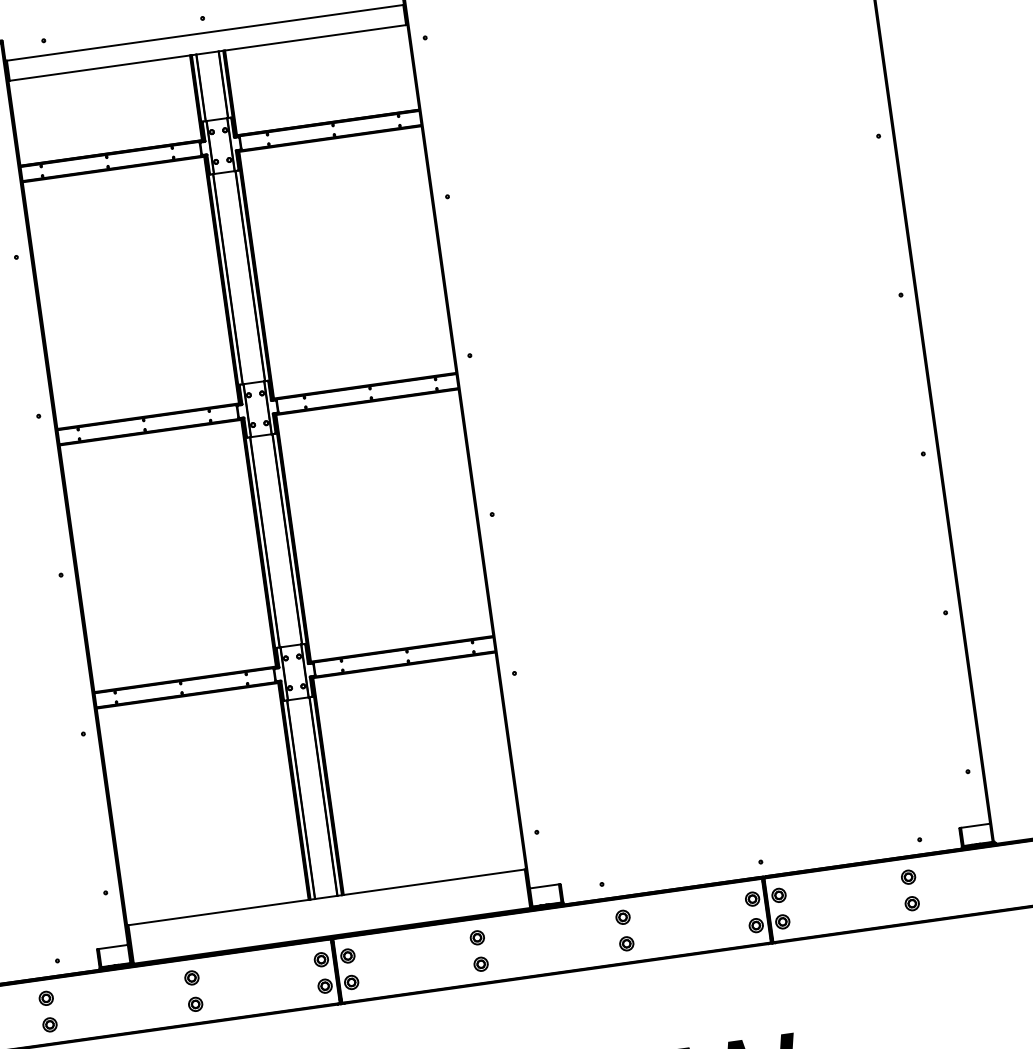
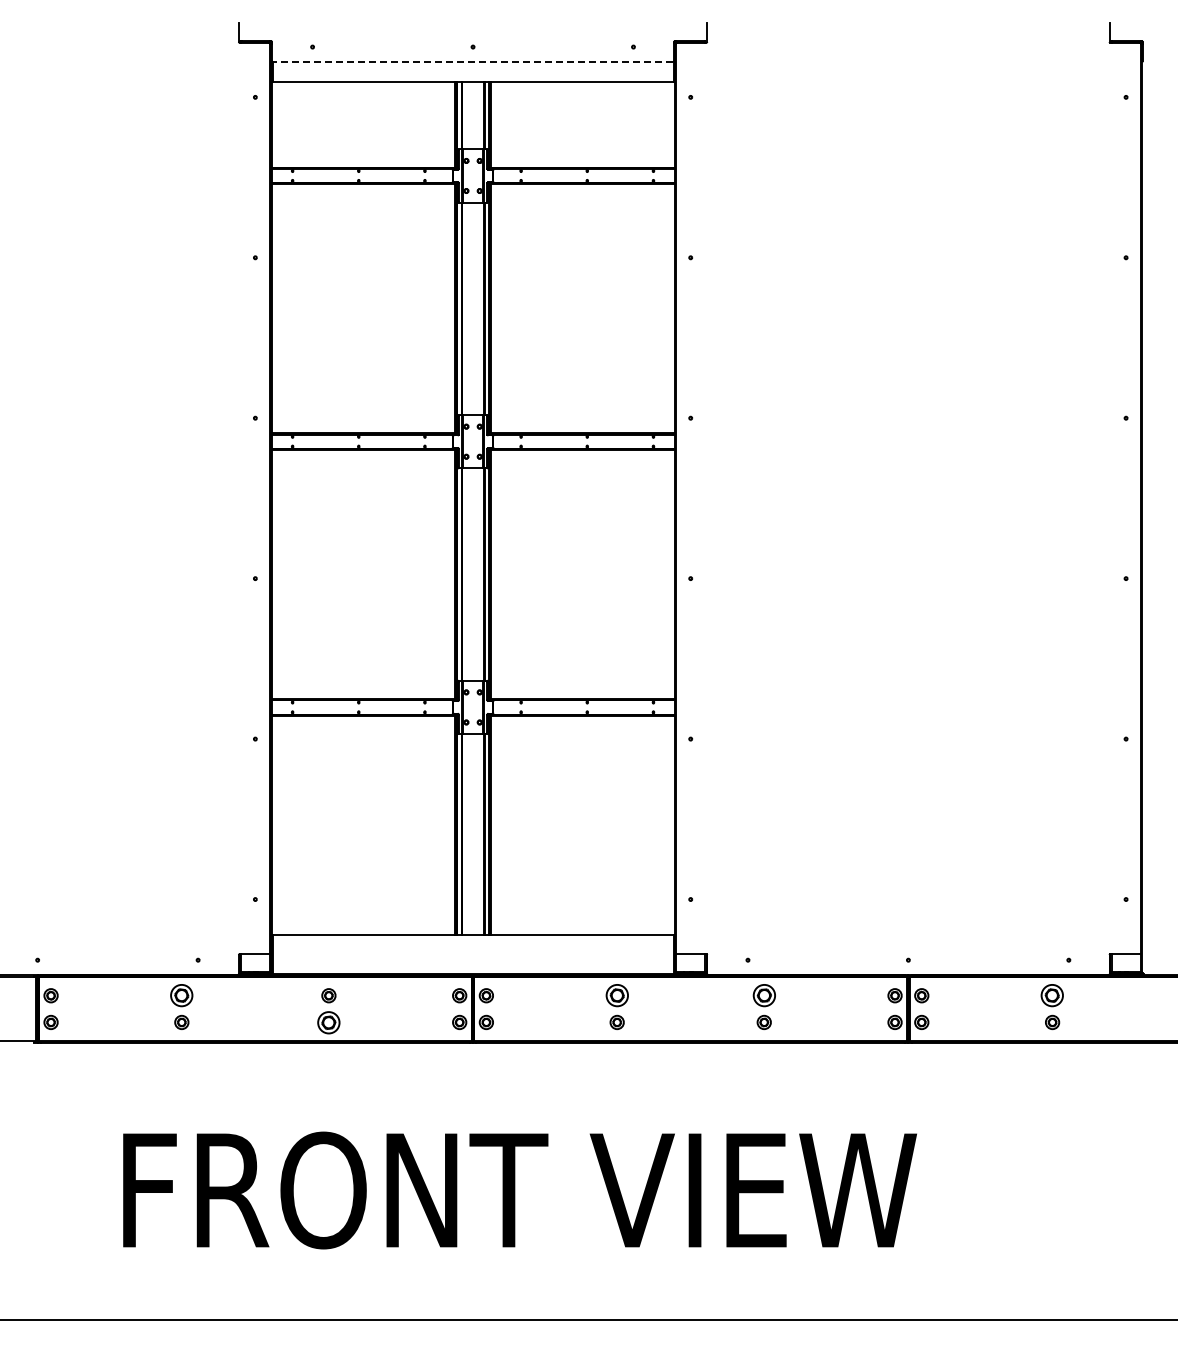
line: (204, 32) -> (472, 61), solid -> dashed
part: (908, 876) -> (1052, 995), size x1.6
part: (622, 917) -> (763, 995), size x1.6
part: (476, 937) -> (616, 995), size x1.6
part: (45, 998) -> (181, 995), size x1.6
part: (195, 1003) -> (328, 1021), size x1.6

